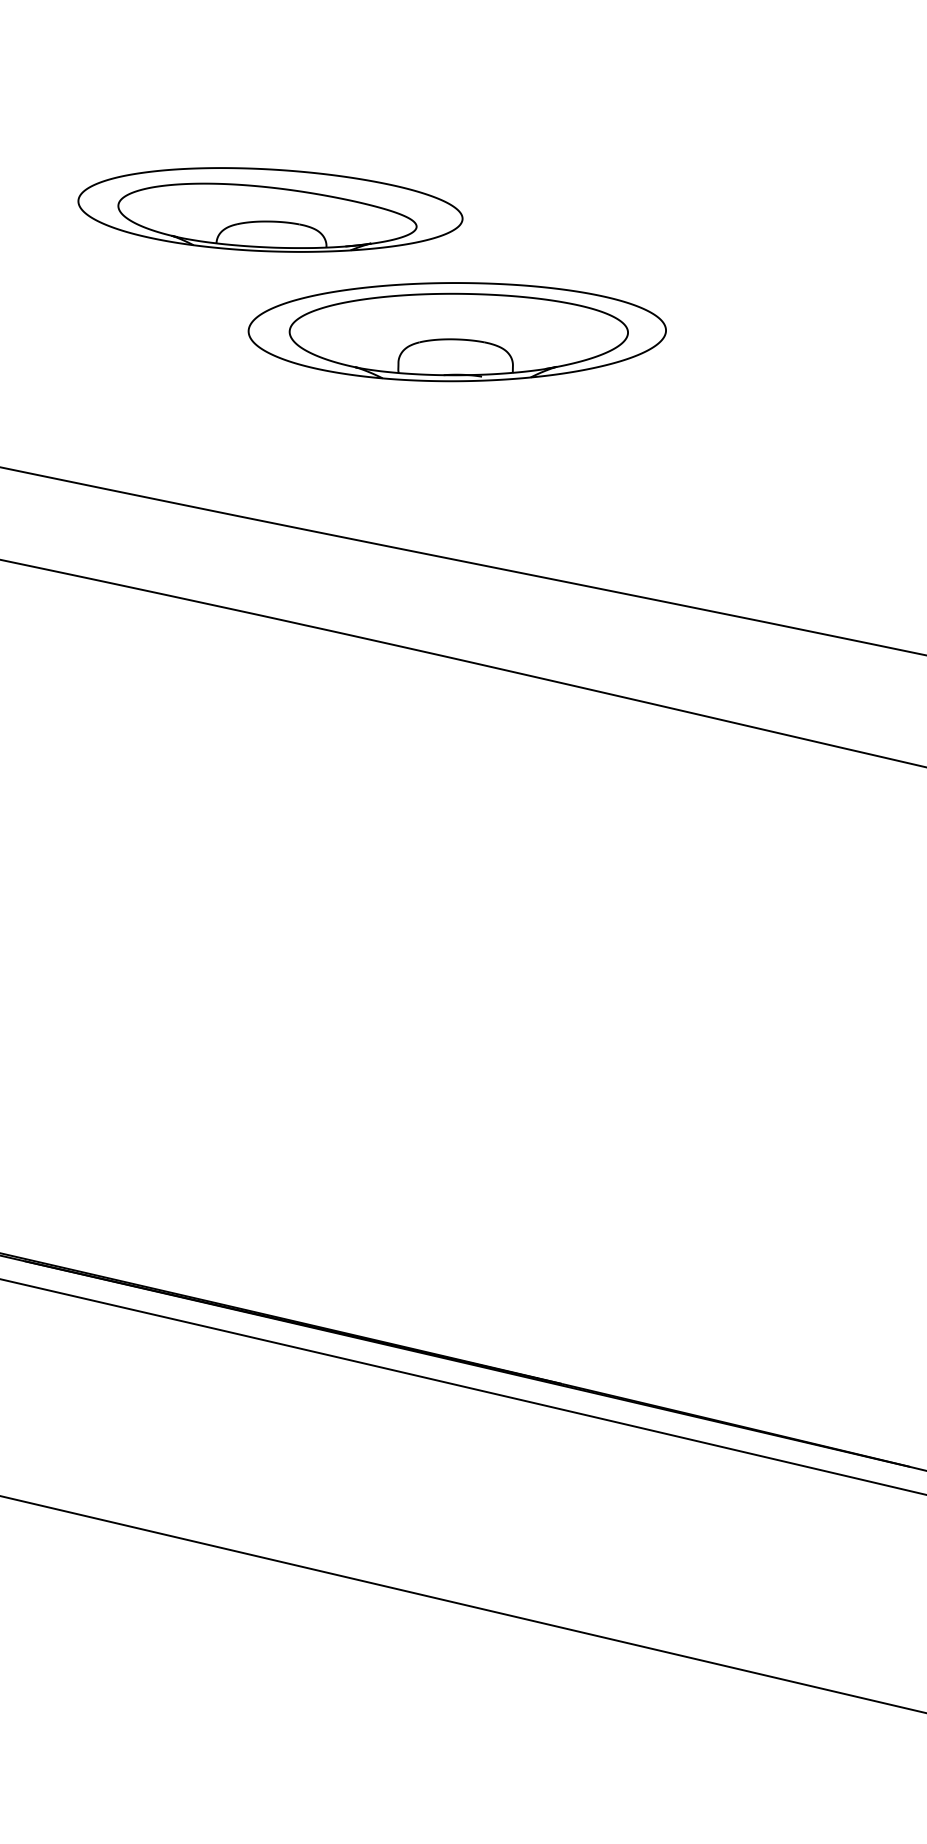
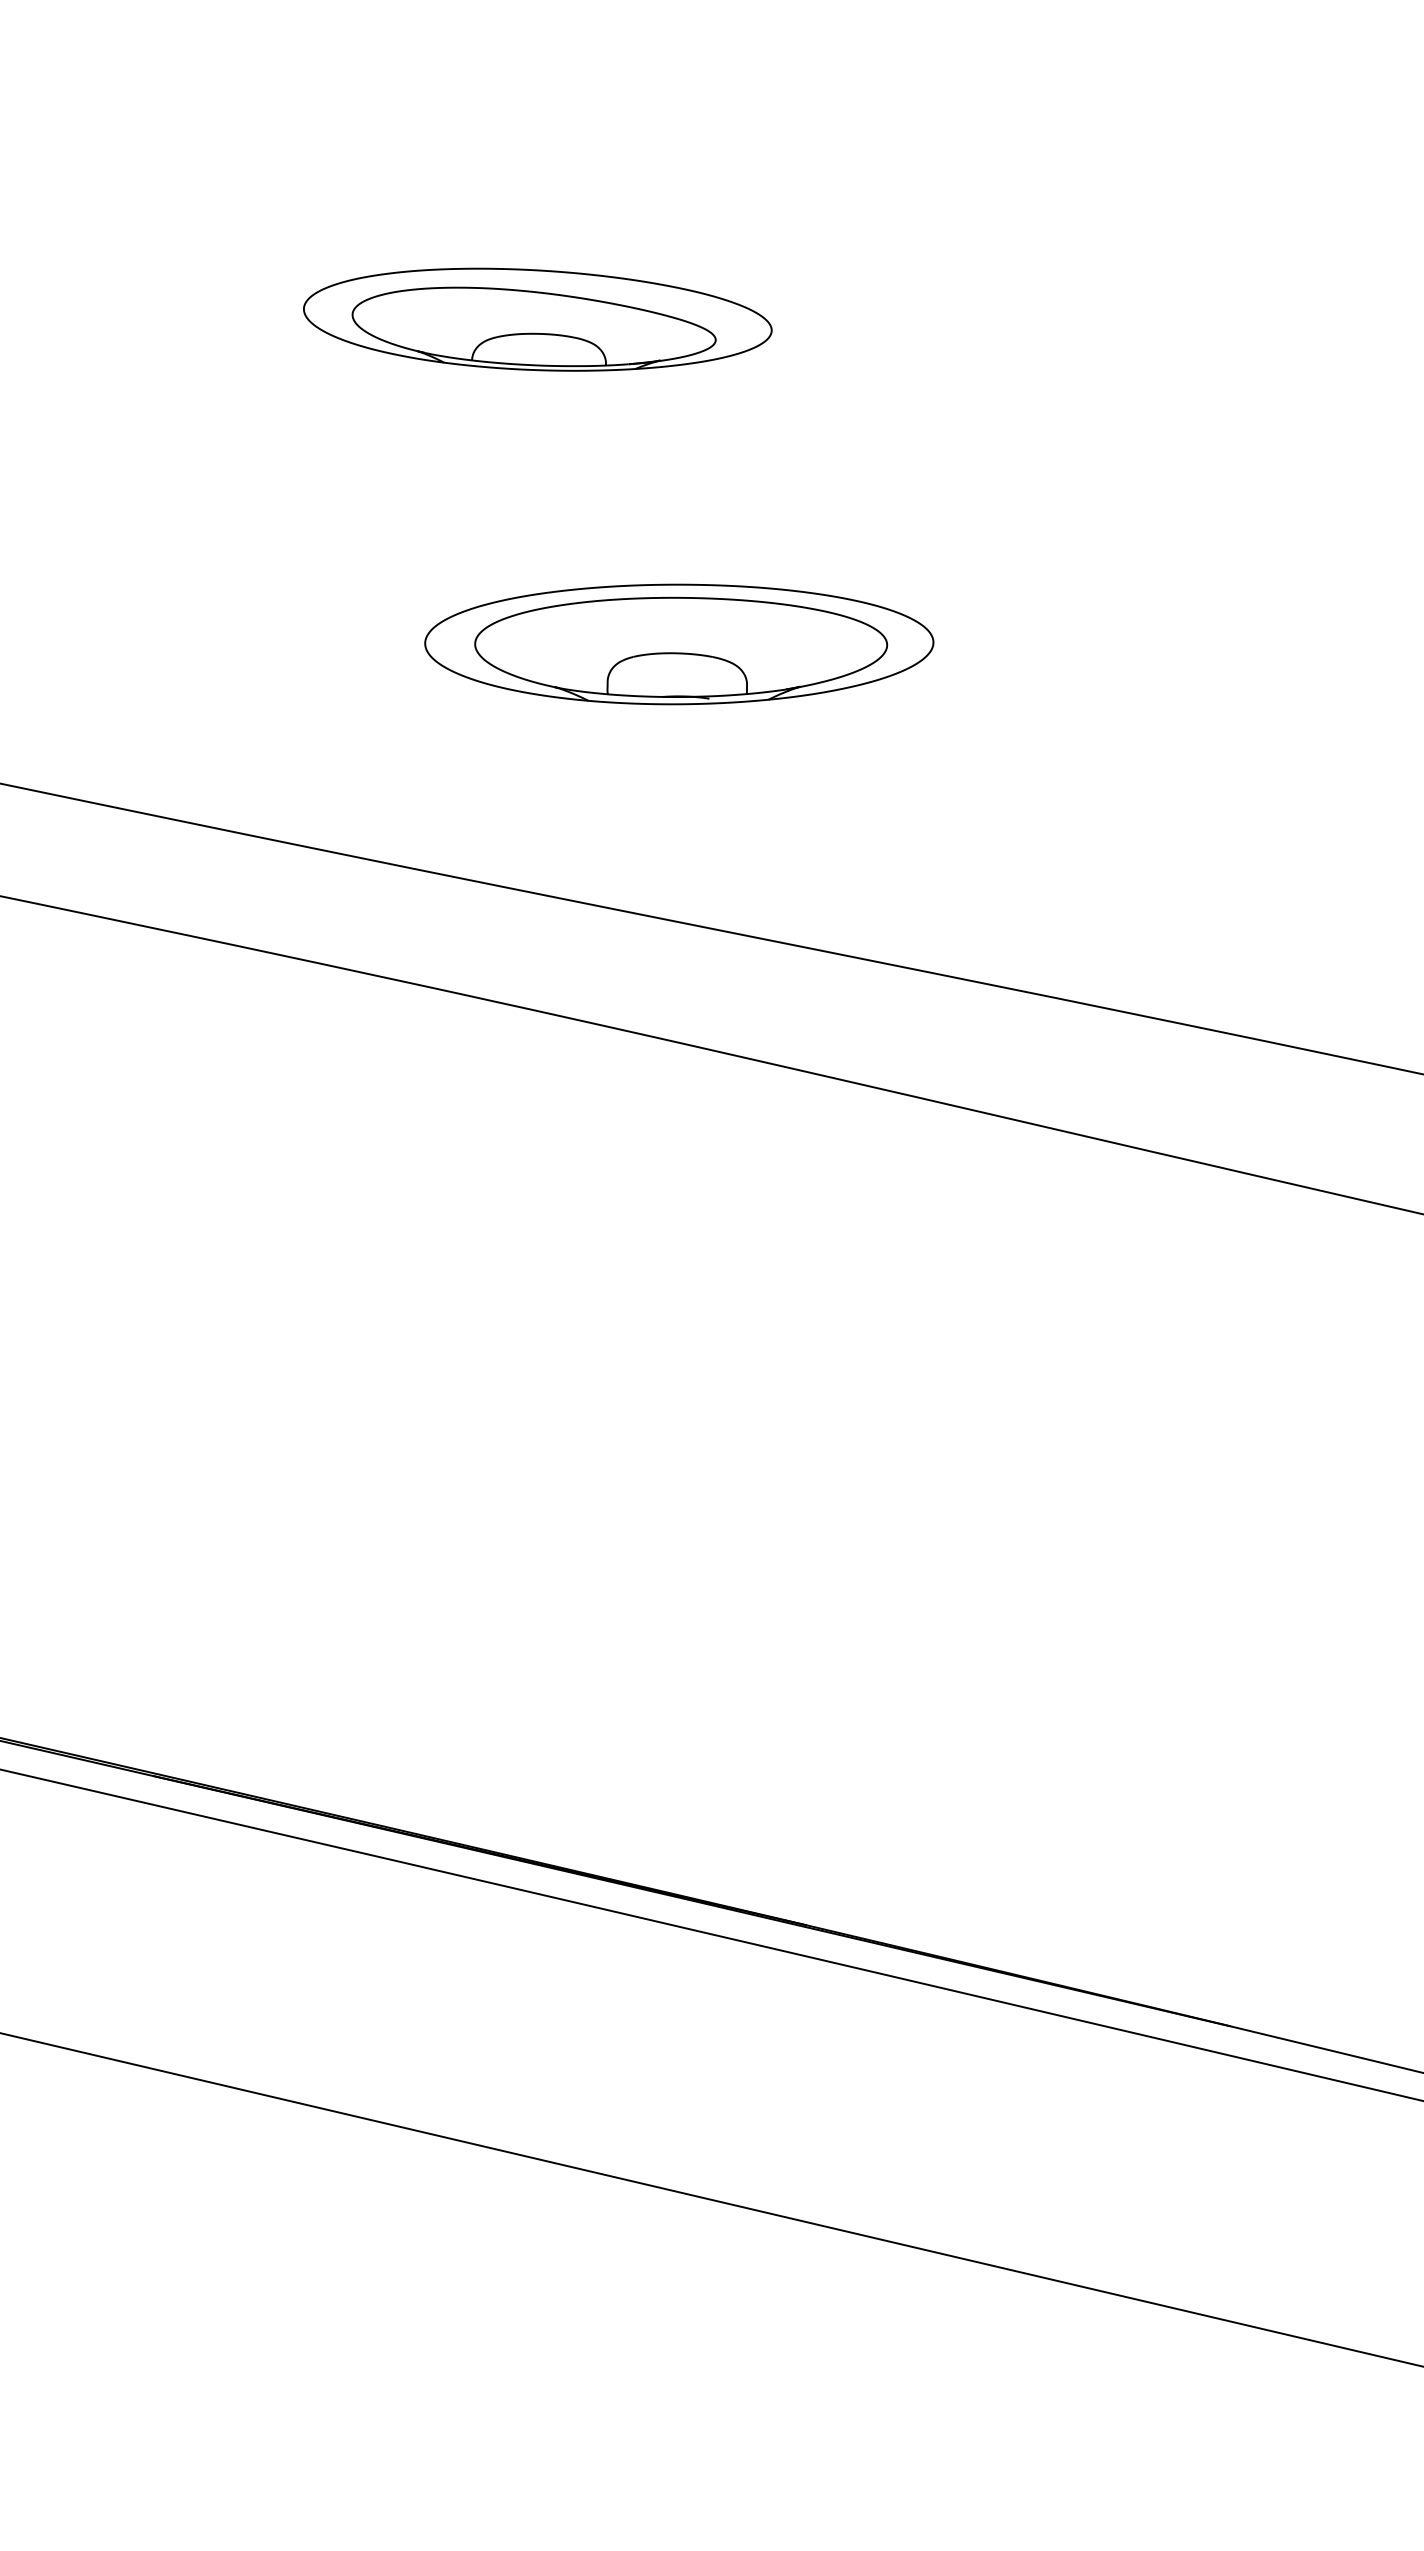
part: (270, 209) -> (537, 319), moved

